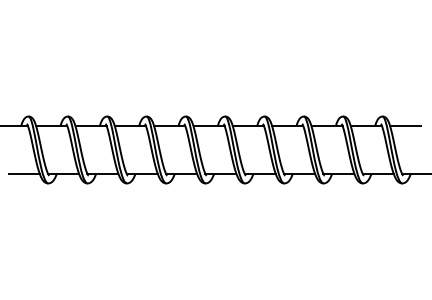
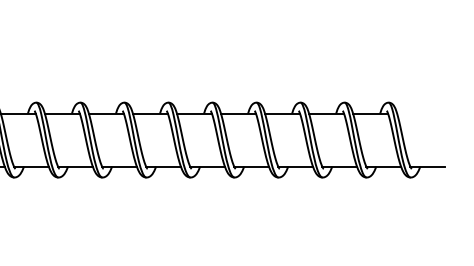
line: (405, 126) -> (414, 113), removed

